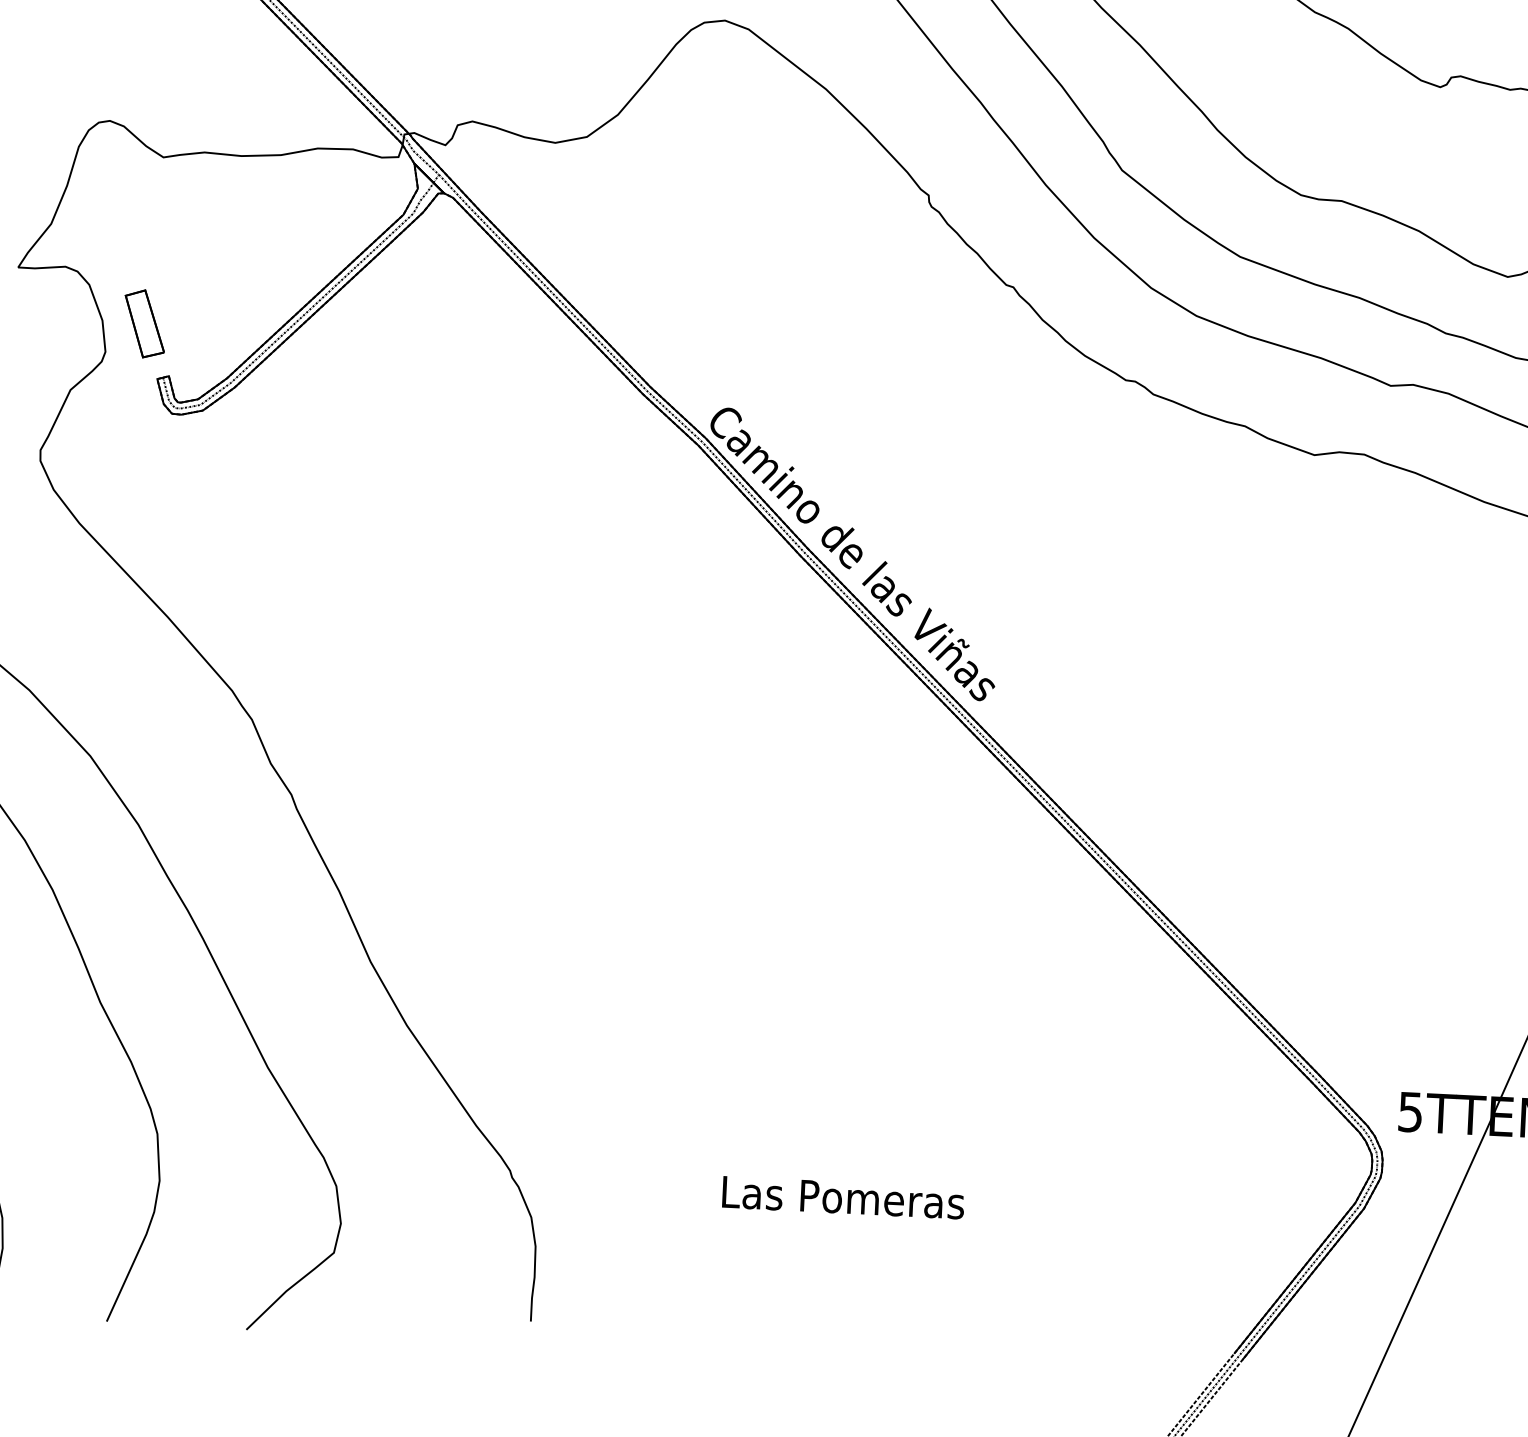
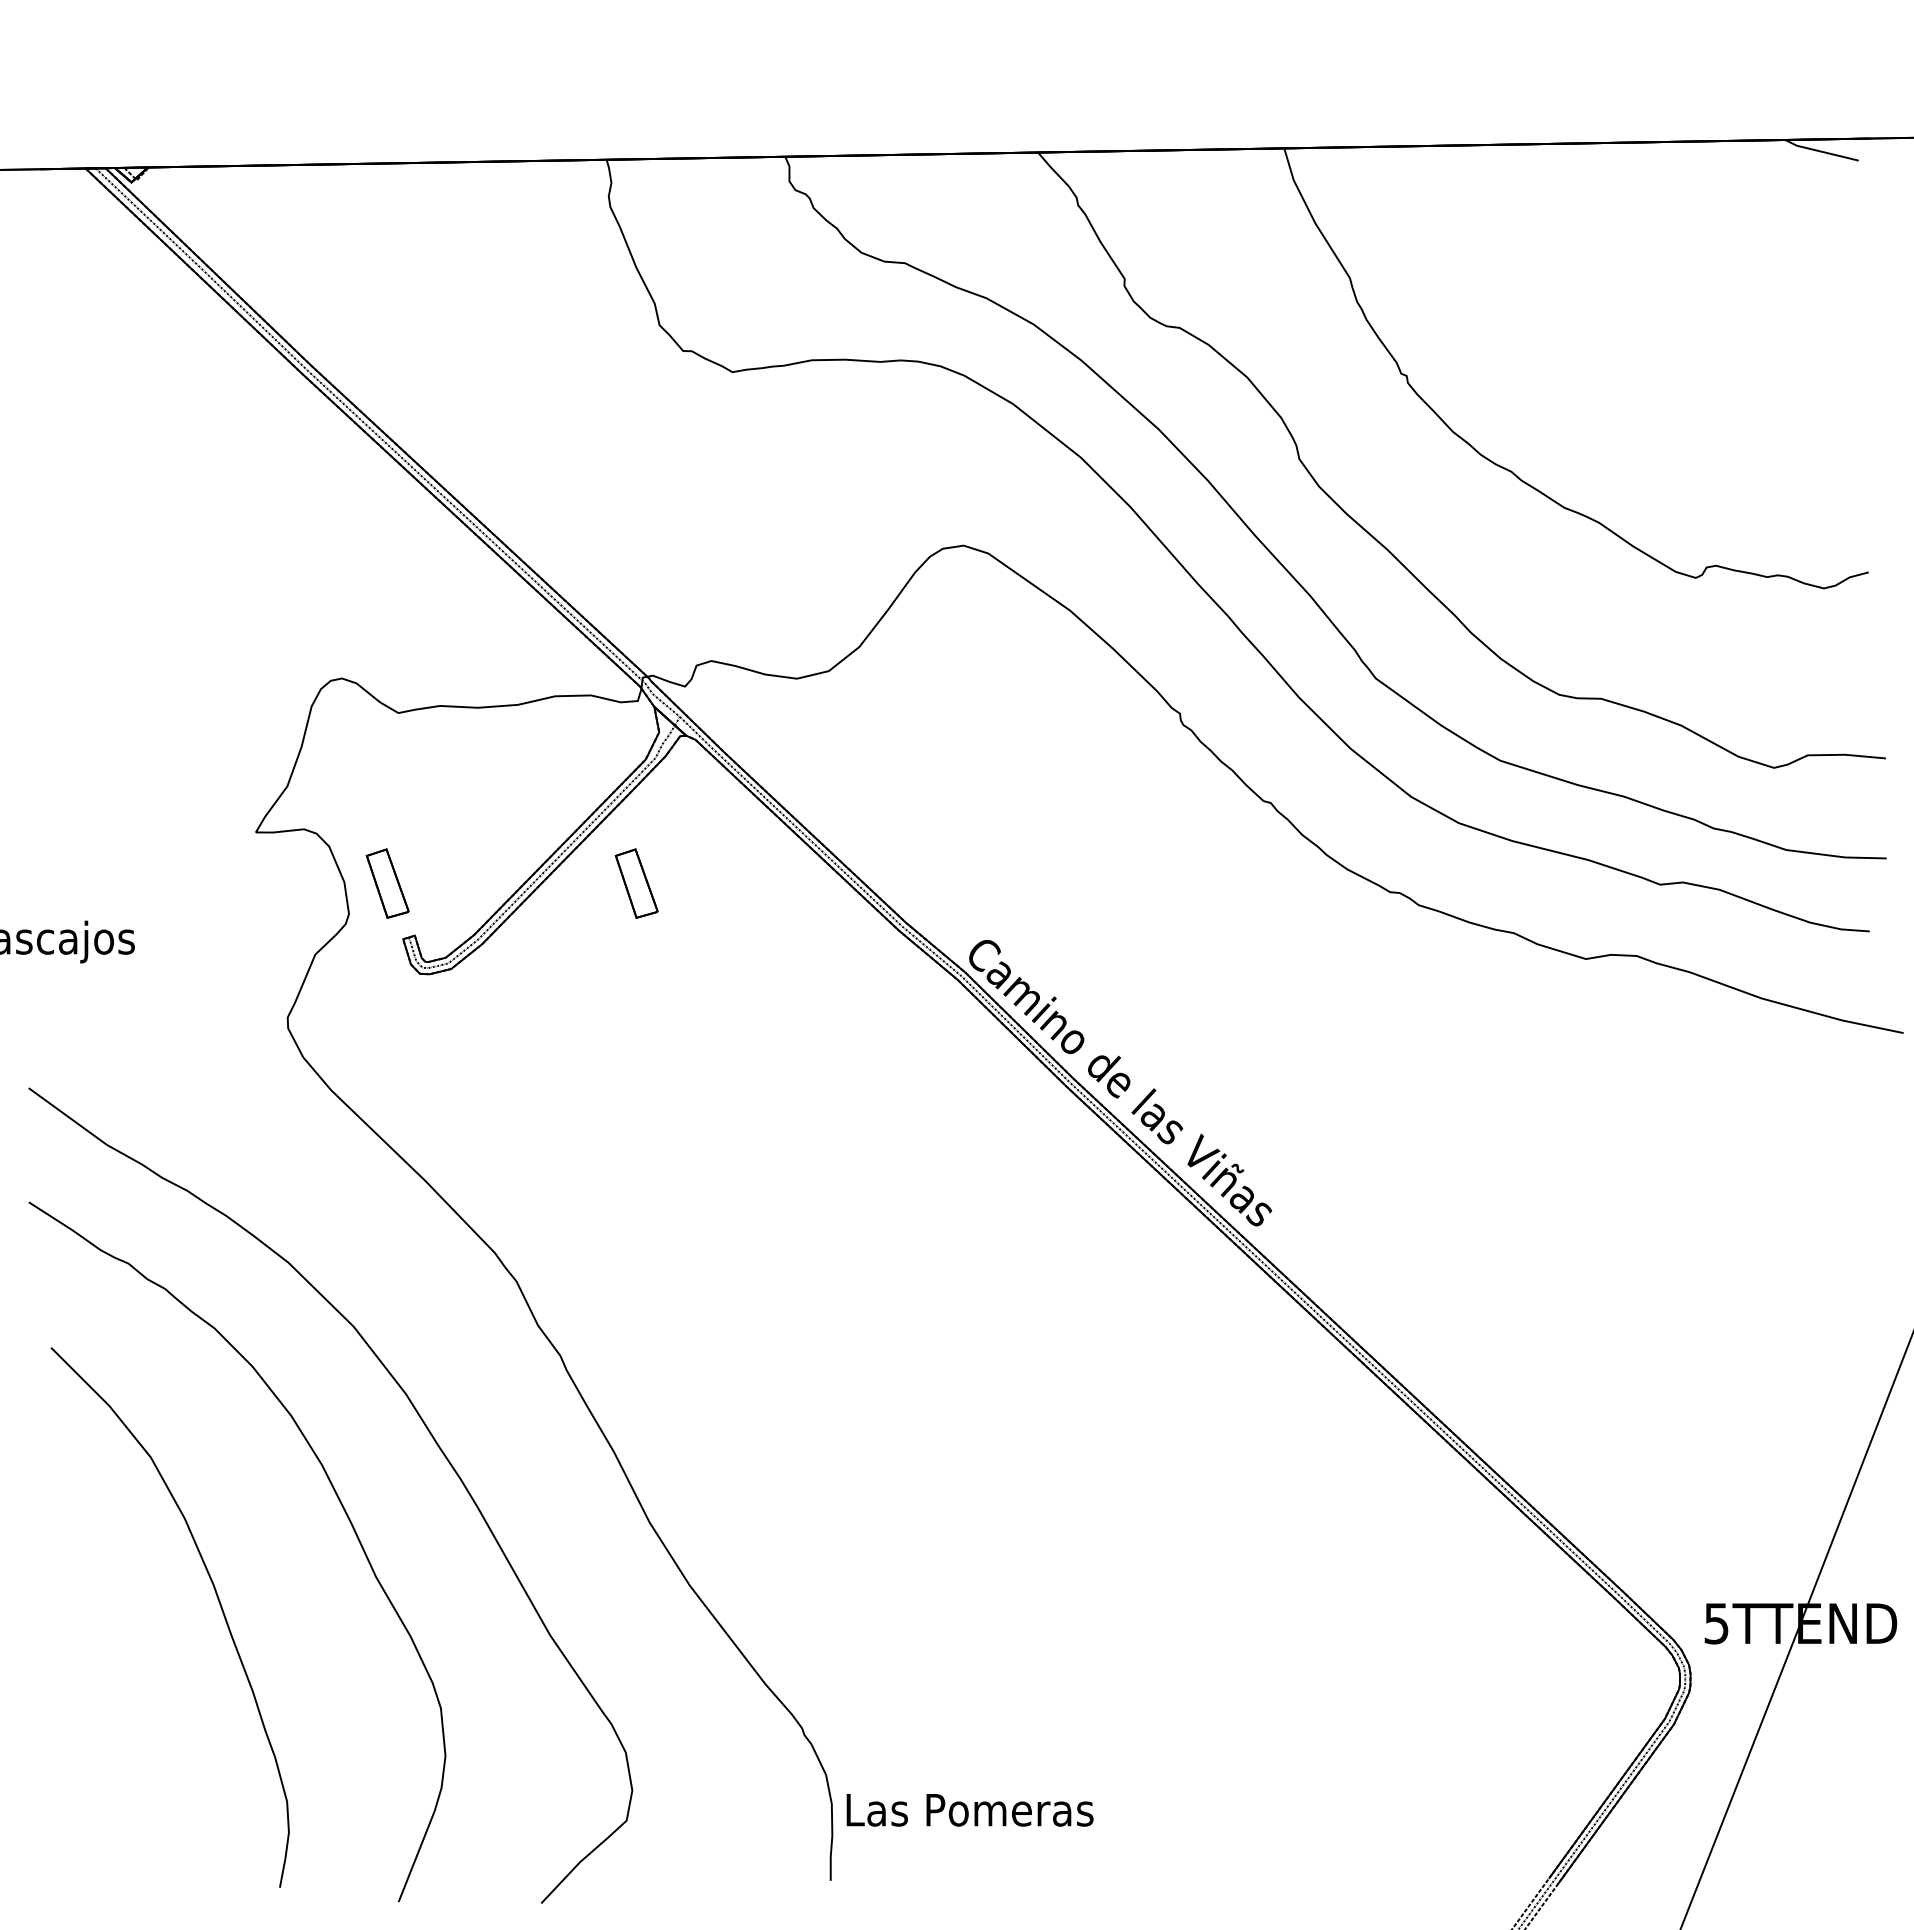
part: (388, 335) -> (636, 883), added
text: (842, 1198) -> (969, 1810), moved

